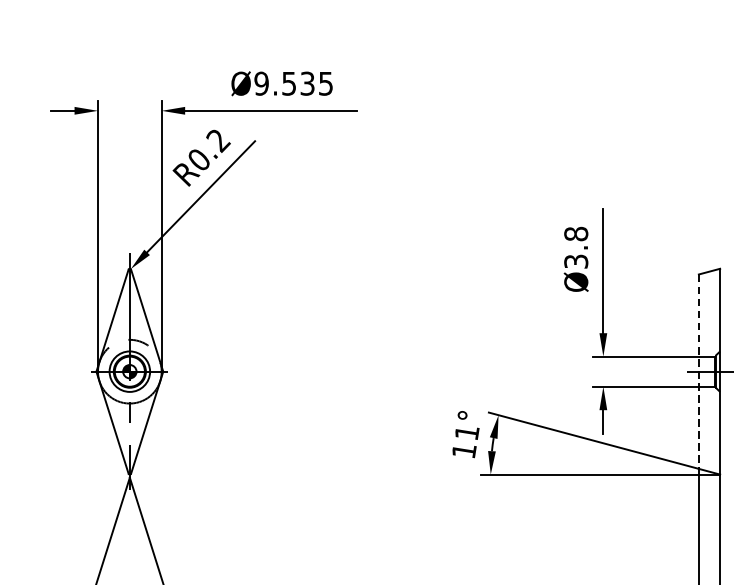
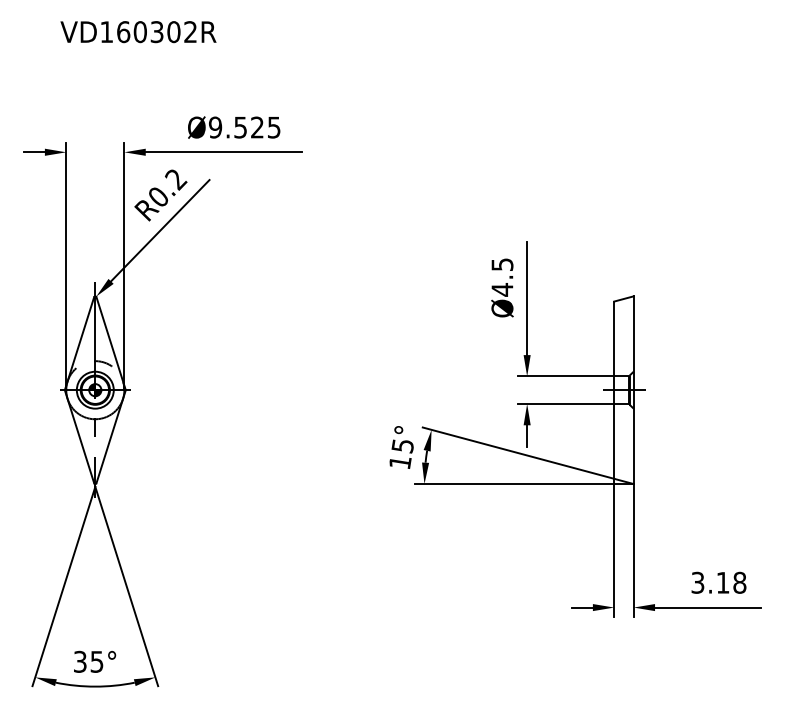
text: (307, 83) -> (257, 127), Ø9.535 -> Ø9.525
text: (576, 248) -> (502, 277), Ø3.8 -> Ø4.5
line: (699, 372) -> (614, 390), dashed -> solid
text: (466, 433) -> (402, 446), 11° -> 15°

